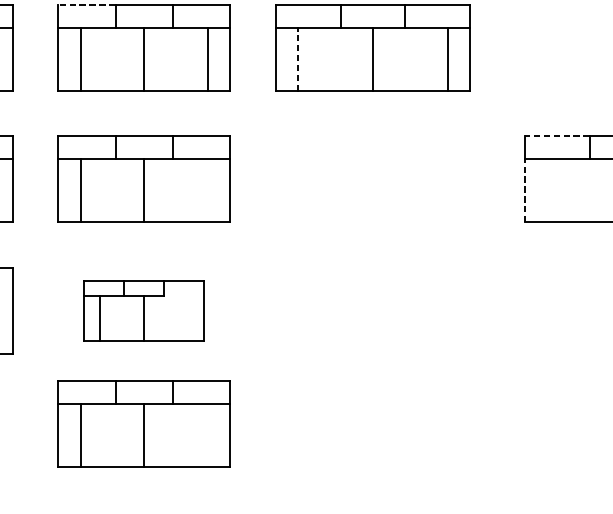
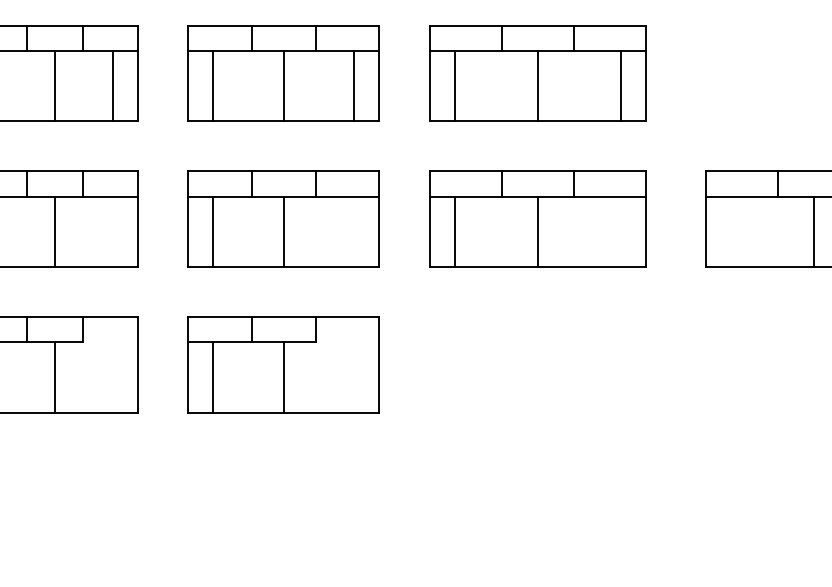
line: (87, 4) -> (220, 25), dashed -> solid
line: (298, 58) -> (454, 85), dashed -> solid
line: (556, 136) -> (741, 171), dashed -> solid
part: (372, 178) -> (537, 218), added
line: (525, 190) -> (706, 231), dashed -> solid
part: (143, 310) -> (283, 364), size x1.43
part: (143, 423) -> (283, 490), removed

